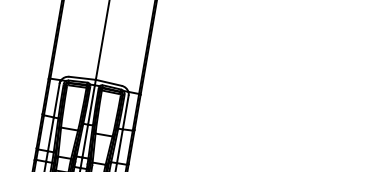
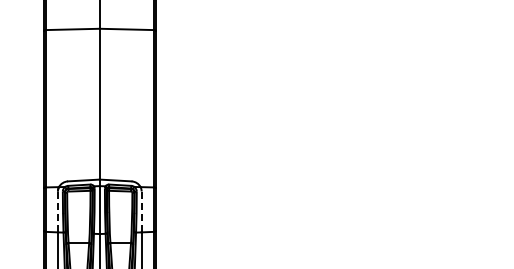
line: (56, 100) -> (57, 212), solid -> dashed
line: (125, 112) -> (141, 212), solid -> dashed

